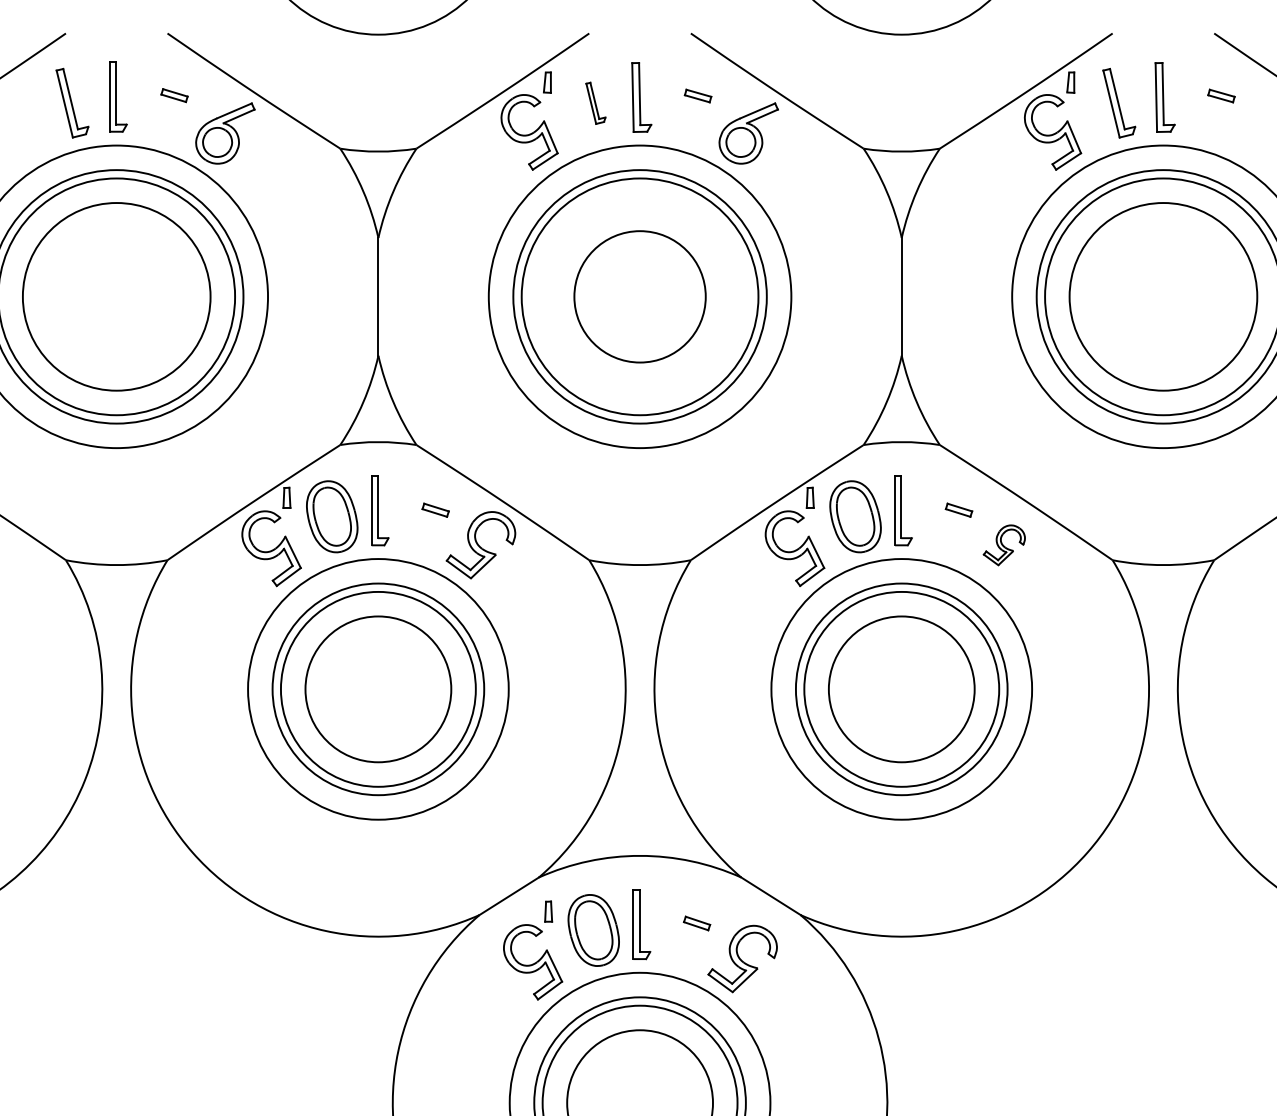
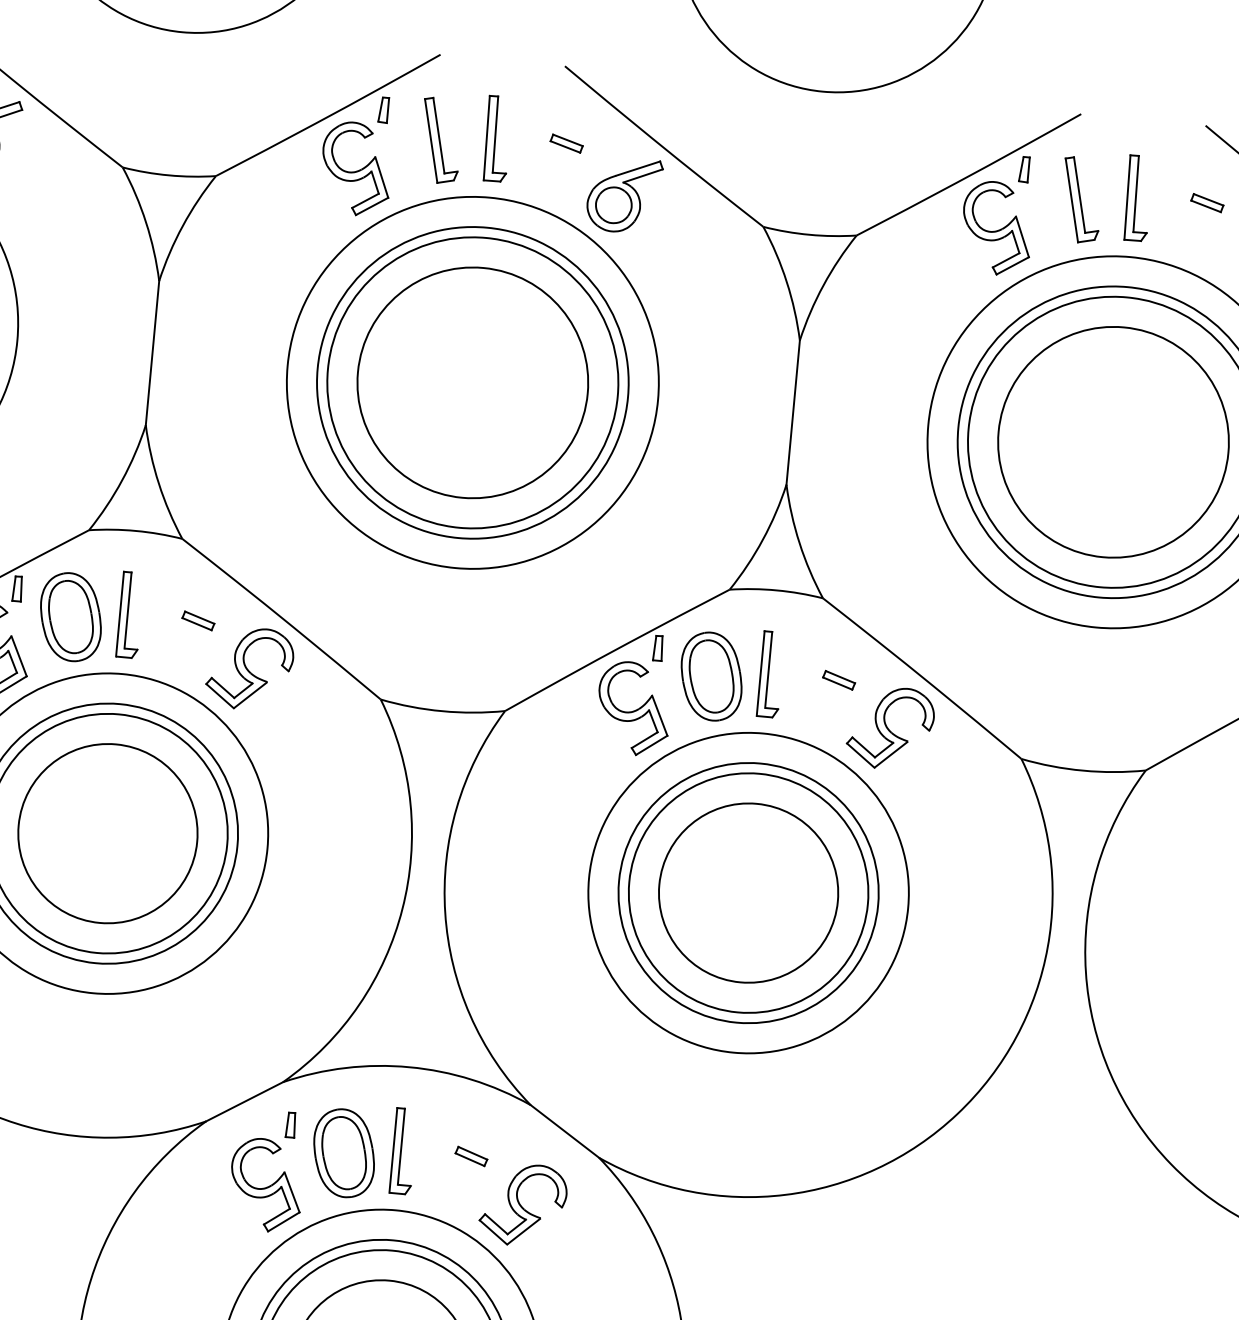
part: (595, 103) -> (440, 141), size x1.67
circle: (639, 296) -> (472, 382), size x1.43
part: (1004, 545) -> (890, 728), size x1.67

